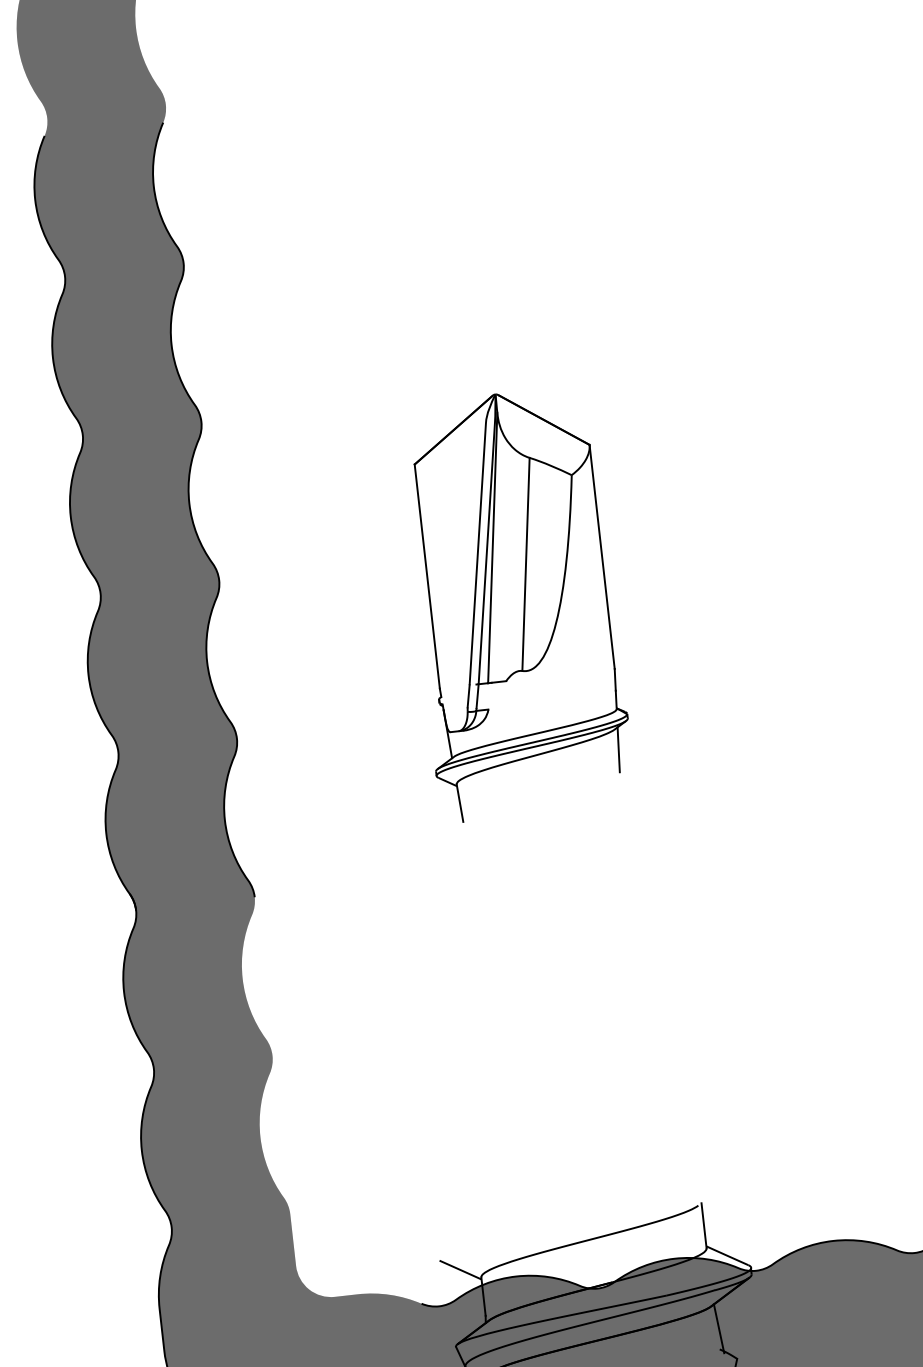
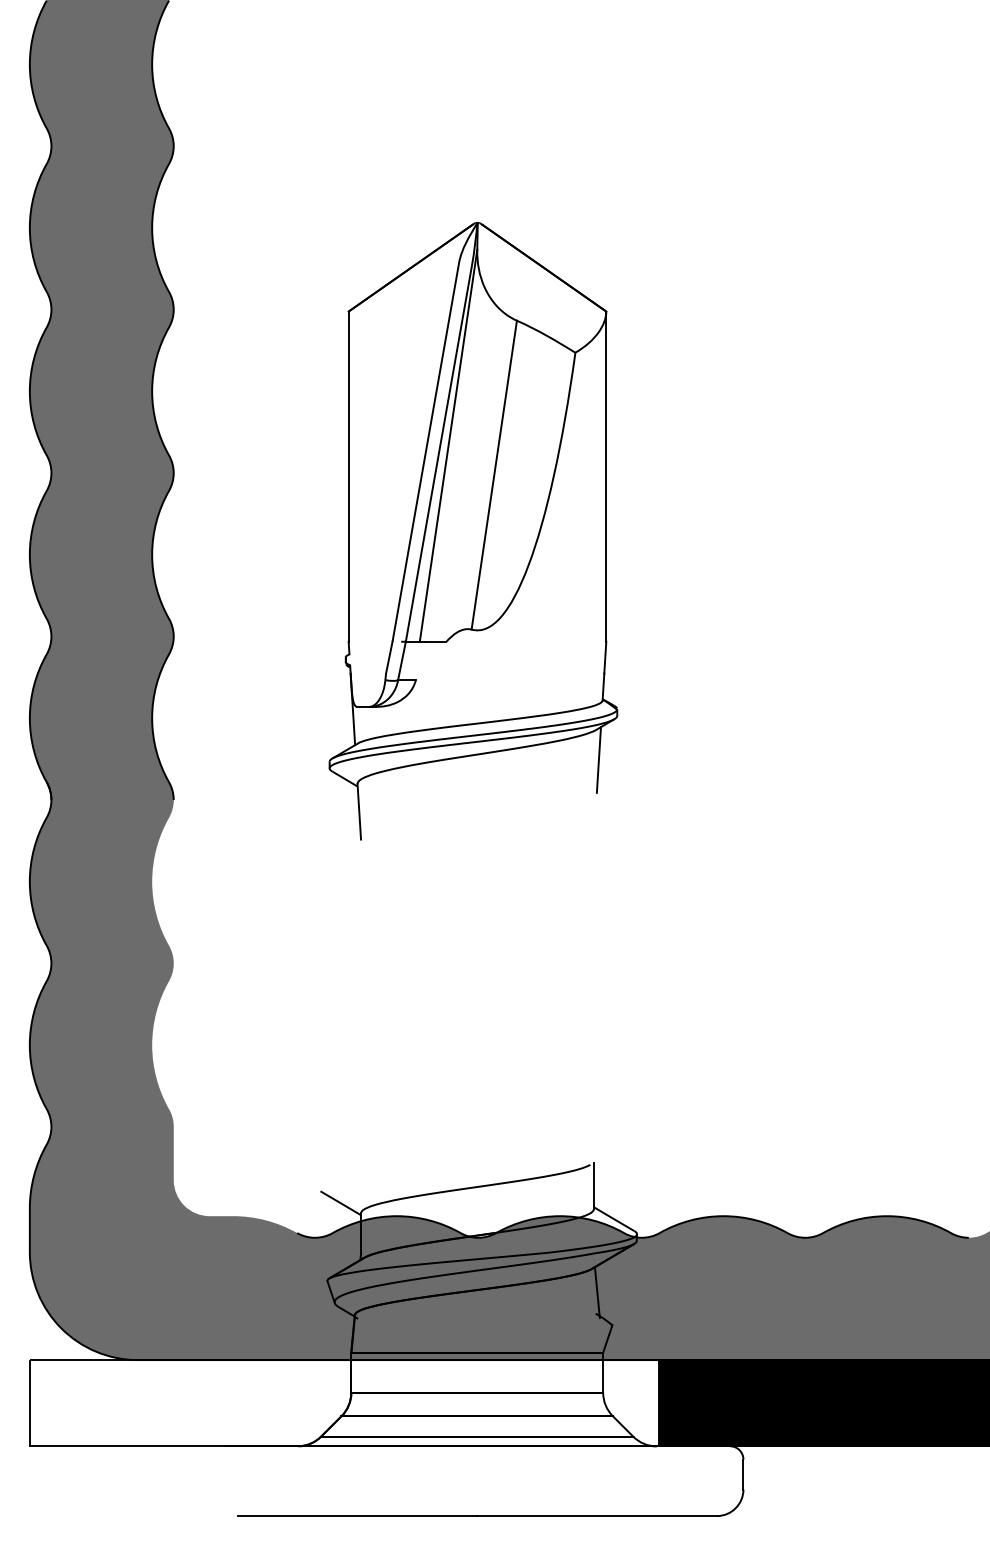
part: (516, 604) -> (473, 531), size x1.43

